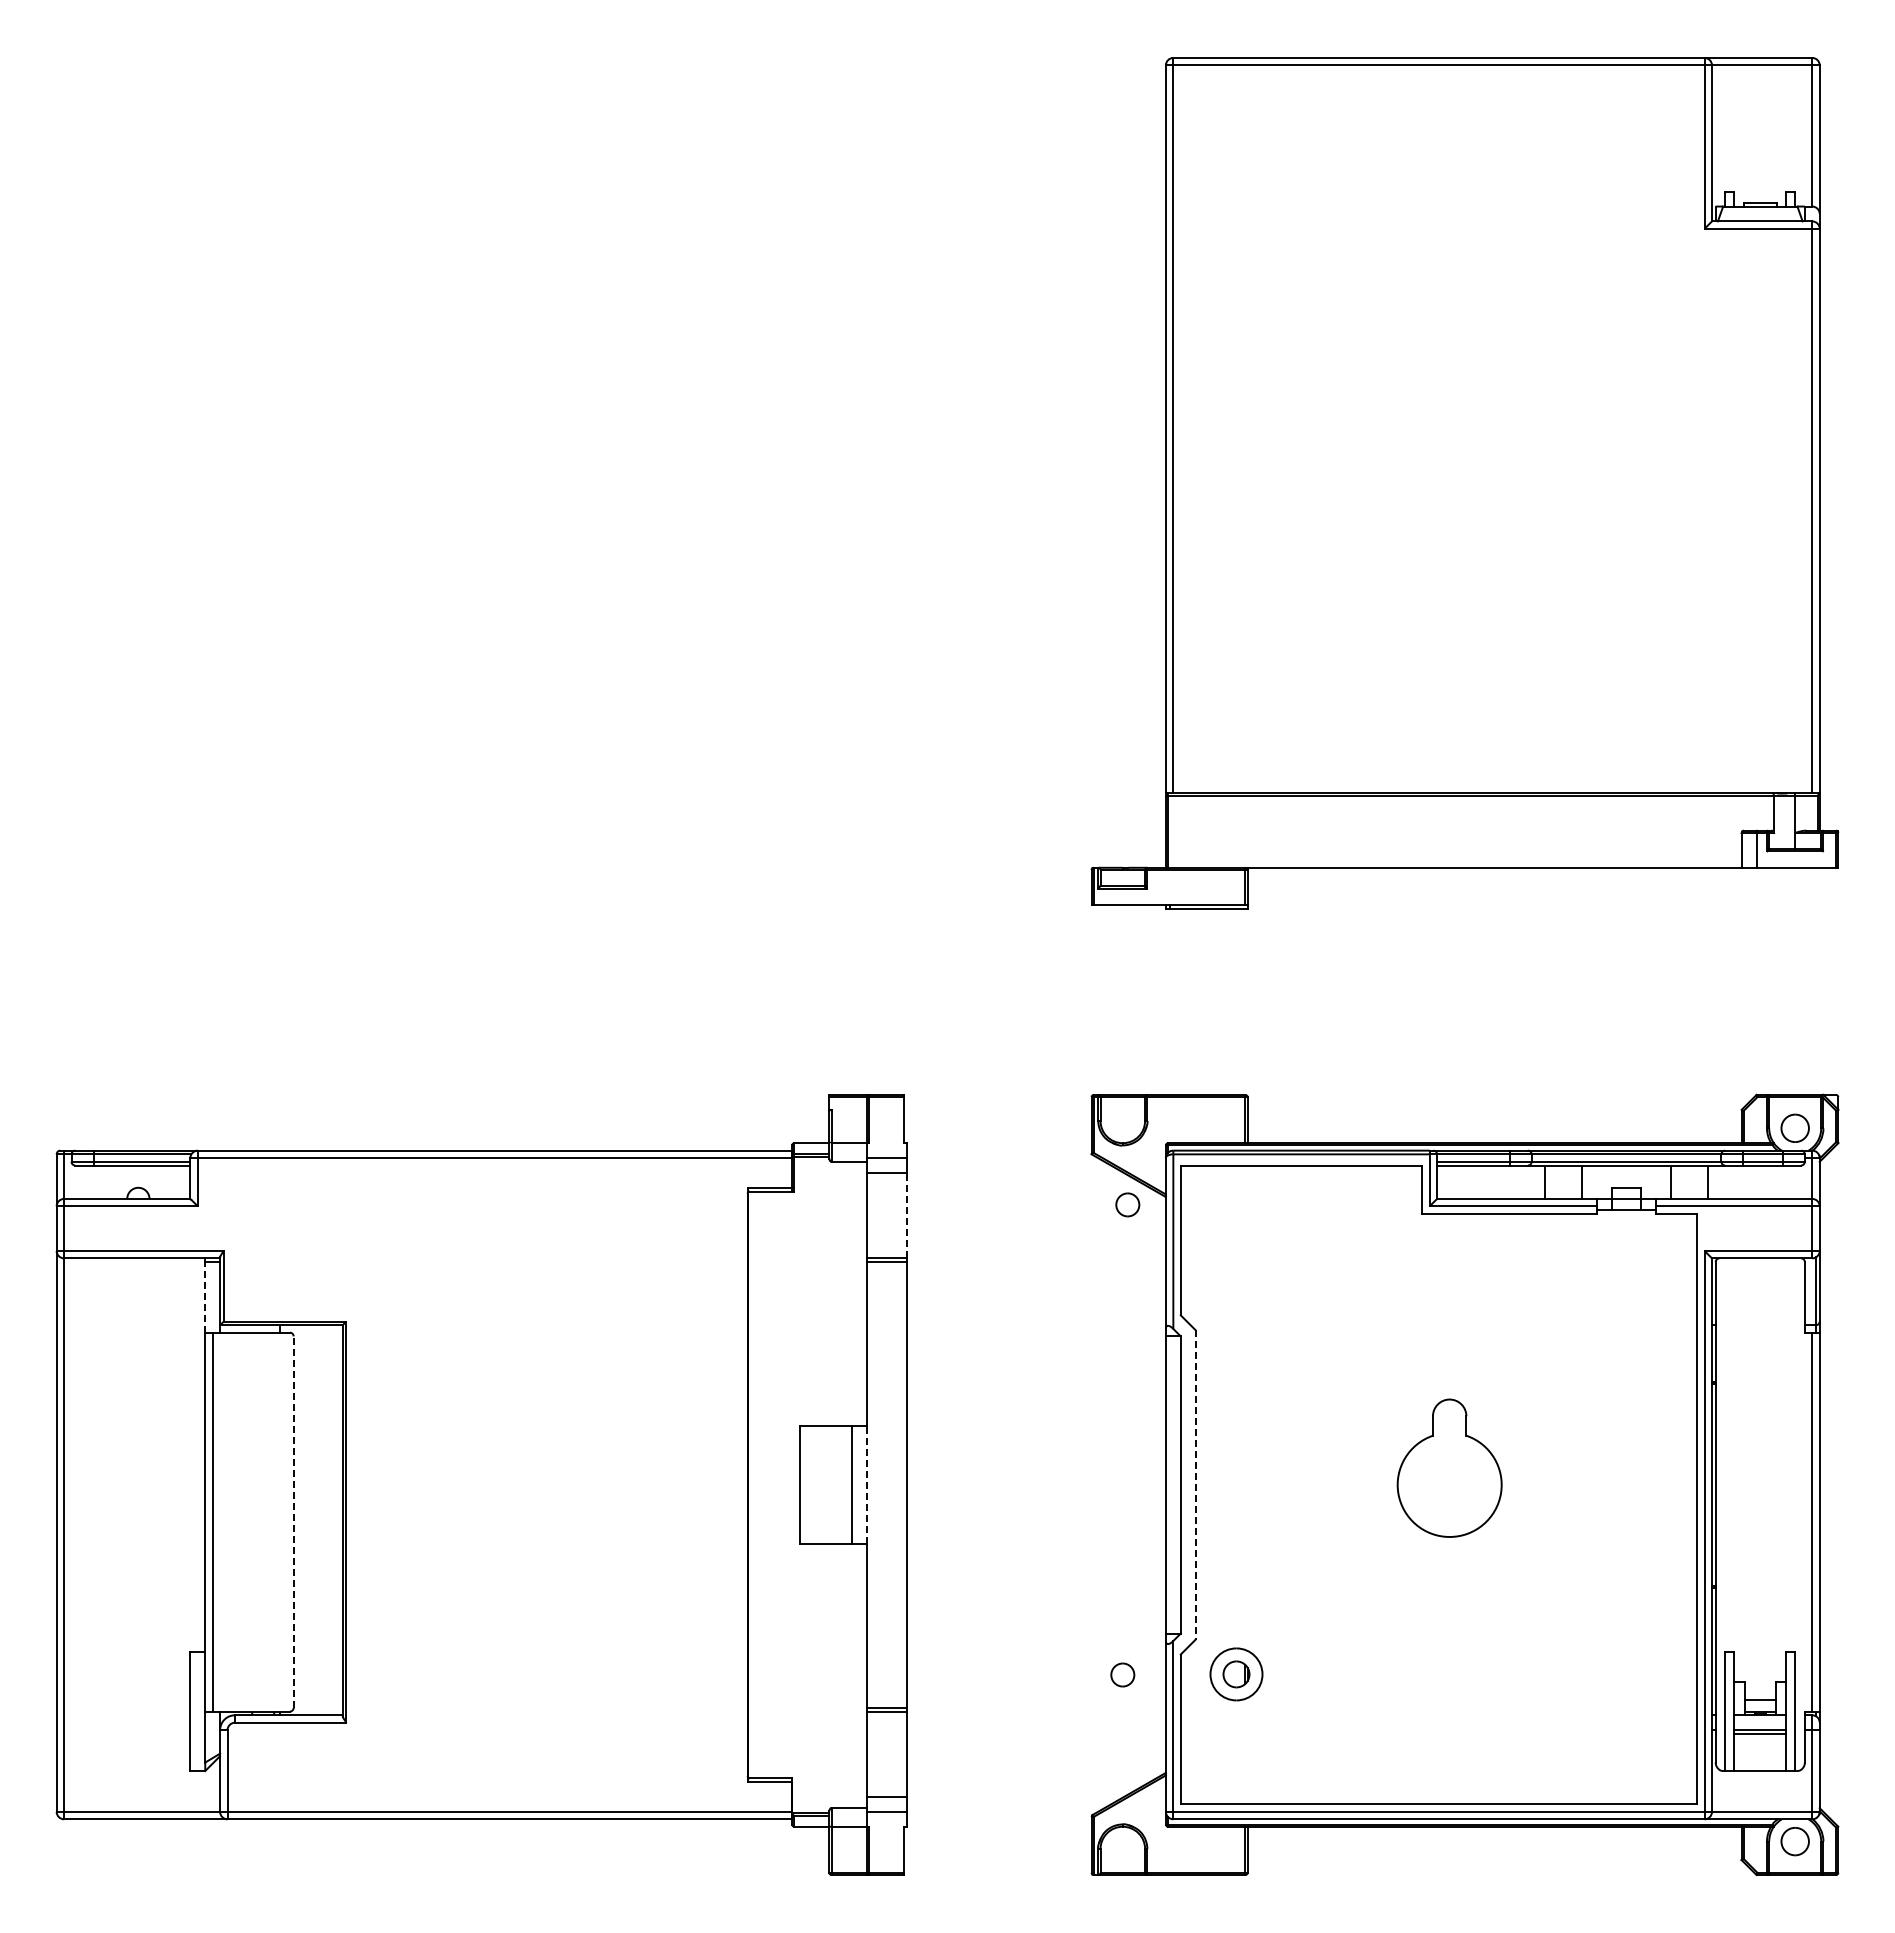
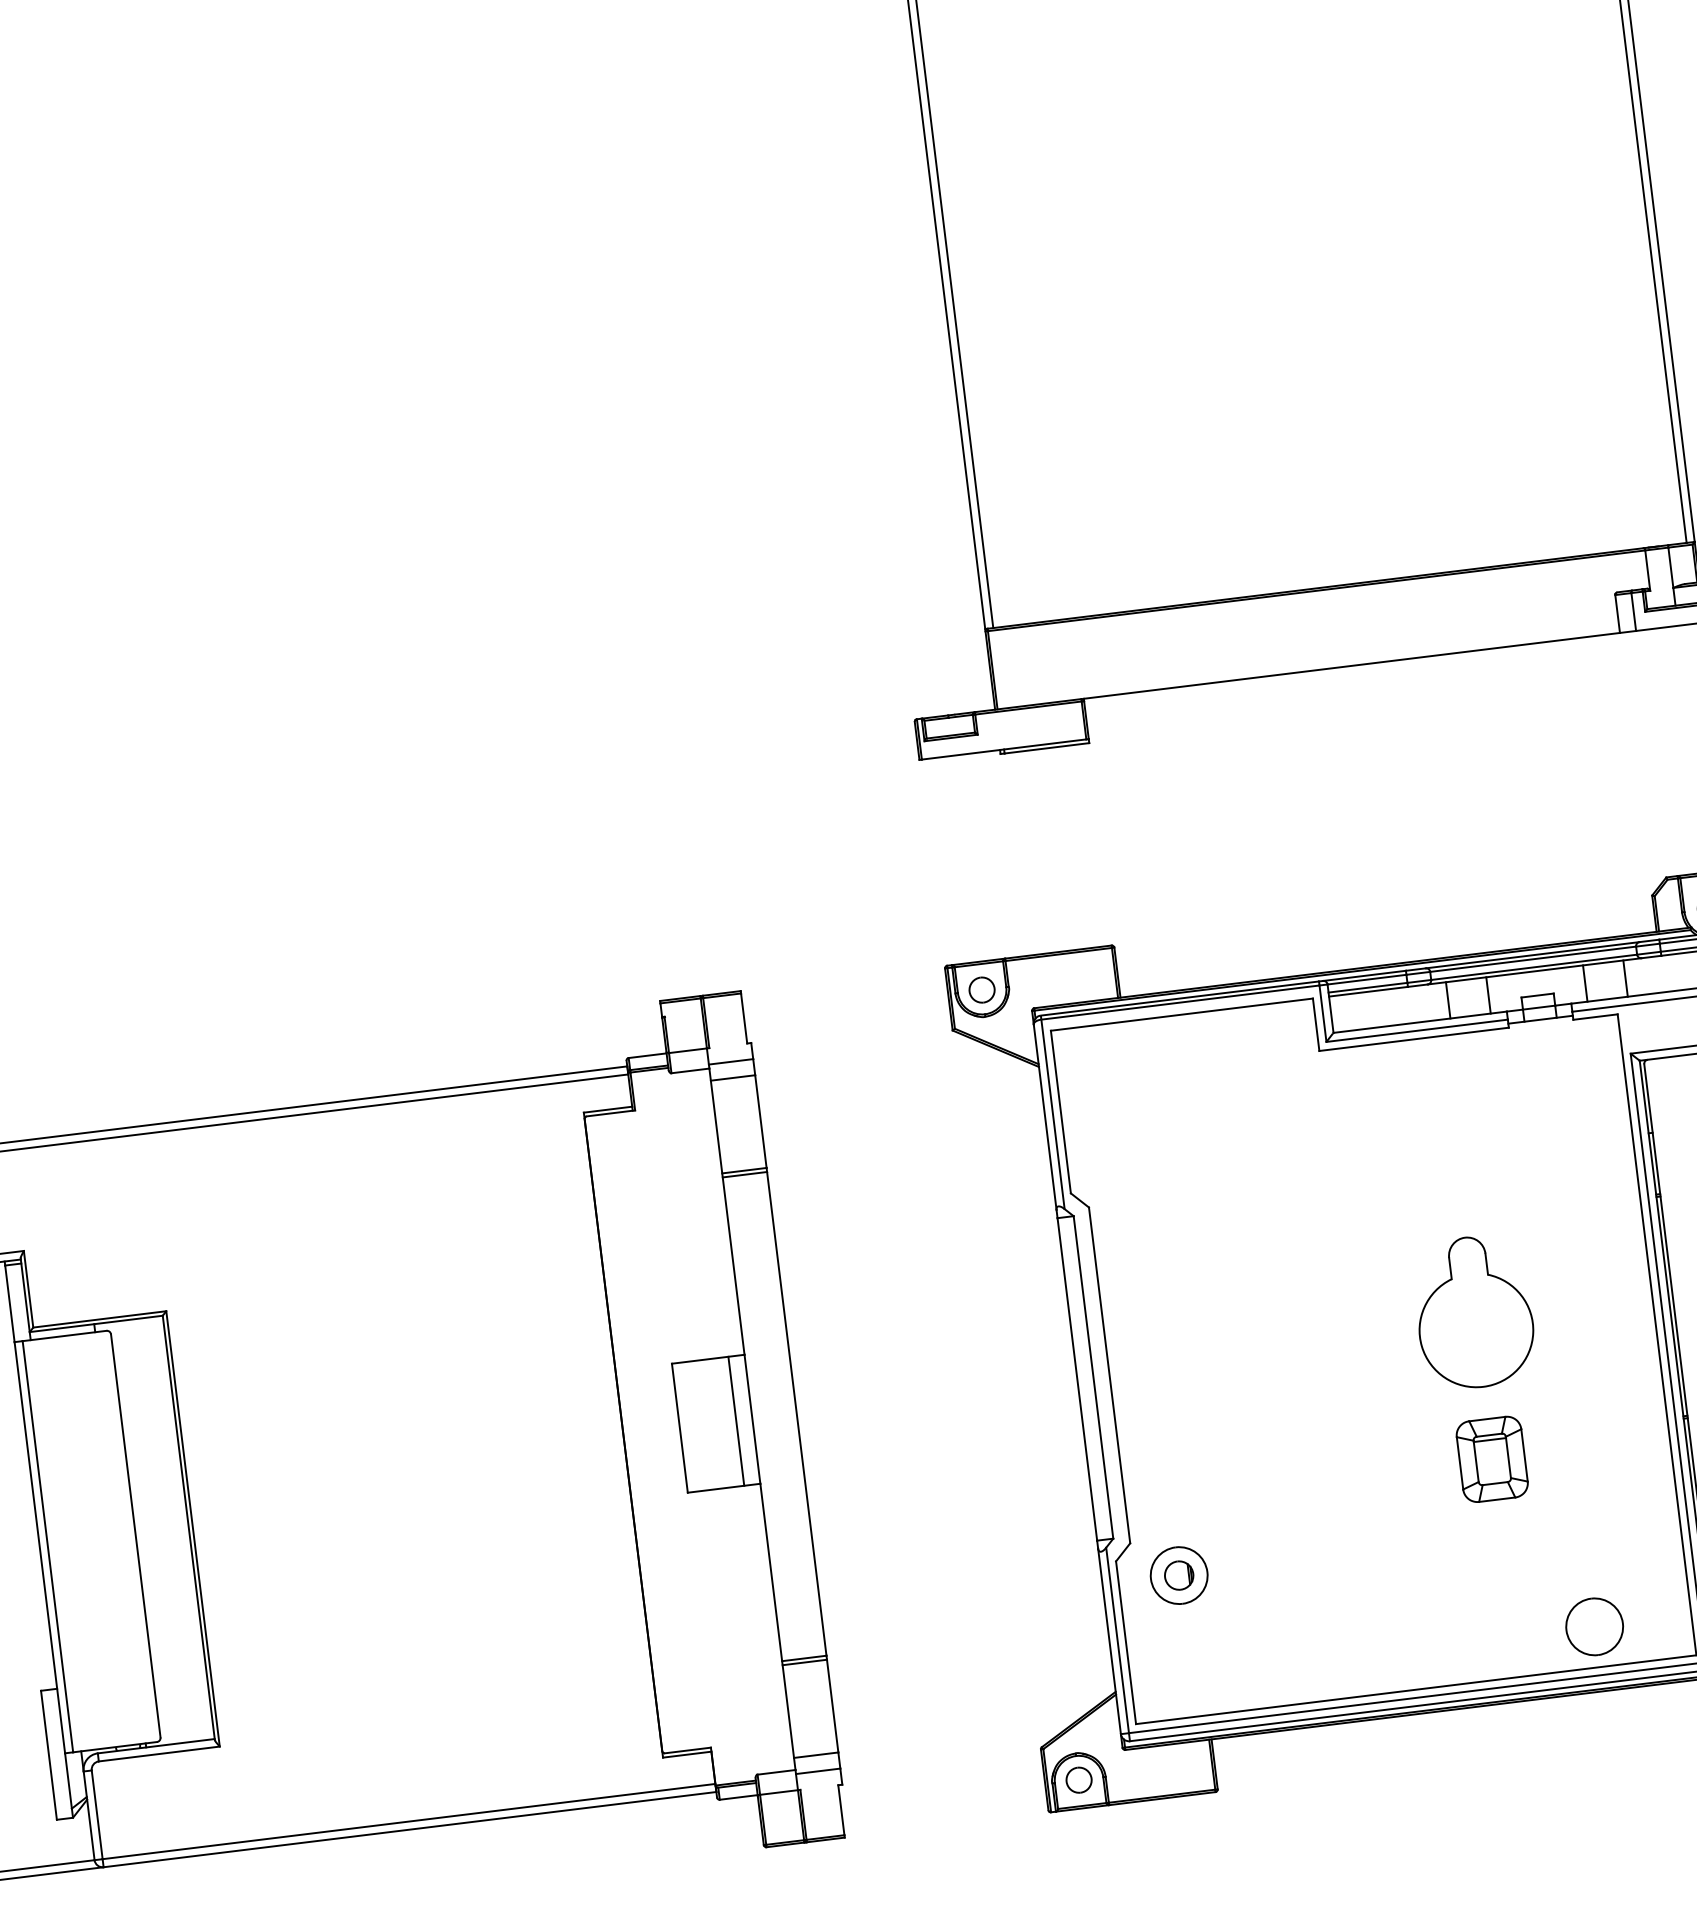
part: (1127, 1204) -> (981, 989), moved
line: (907, 1215) -> (761, 1121), dashed -> solid
line: (205, 1296) -> (10, 1302), dashed -> solid
part: (1449, 1467) -> (1473, 1311), moved
line: (866, 1484) -> (752, 1418), dashed -> solid
line: (1195, 1484) -> (1109, 1374), dashed -> solid
line: (293, 1522) -> (135, 1536), dashed -> solid
part: (1533, 1603) -> (1492, 1459), added
part: (1122, 1674) -> (1078, 1779), moved
part: (1607, 1767) -> (1594, 1627), added

